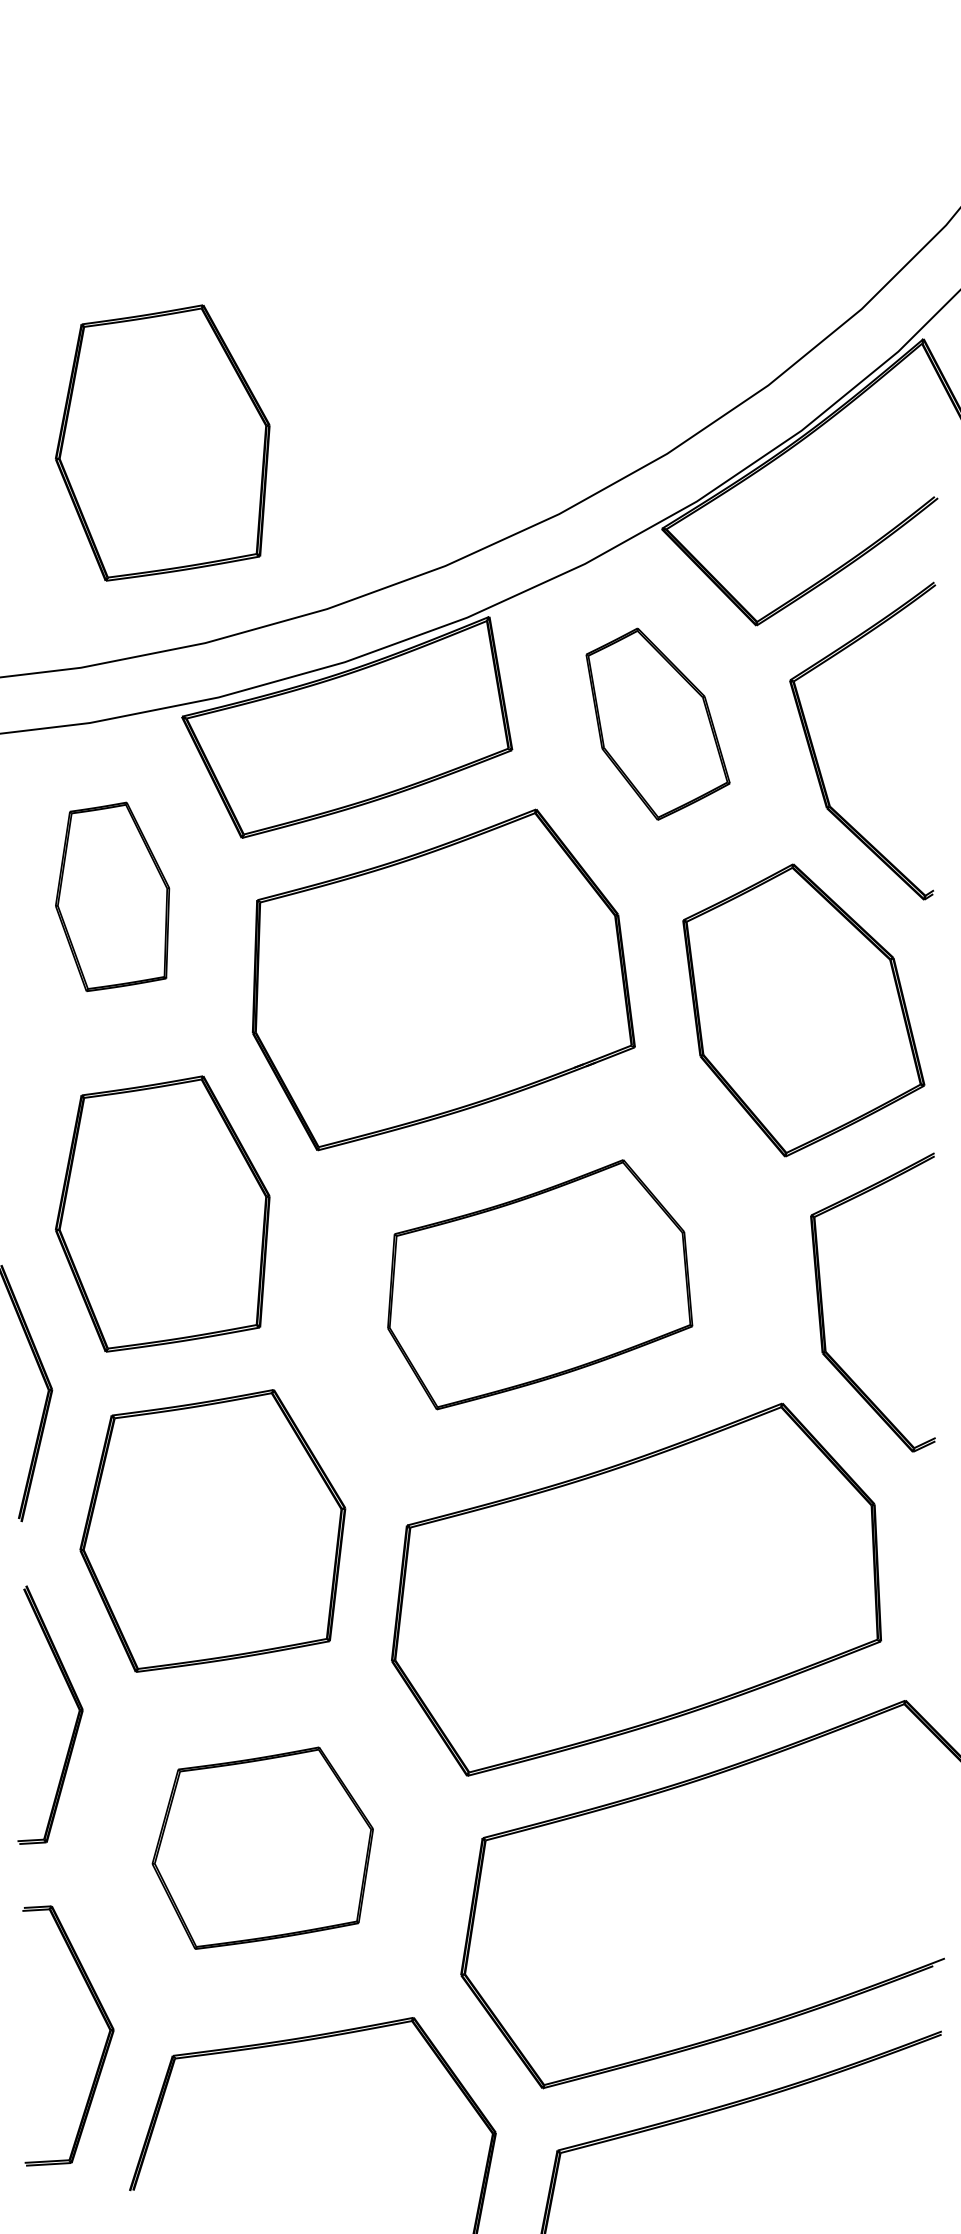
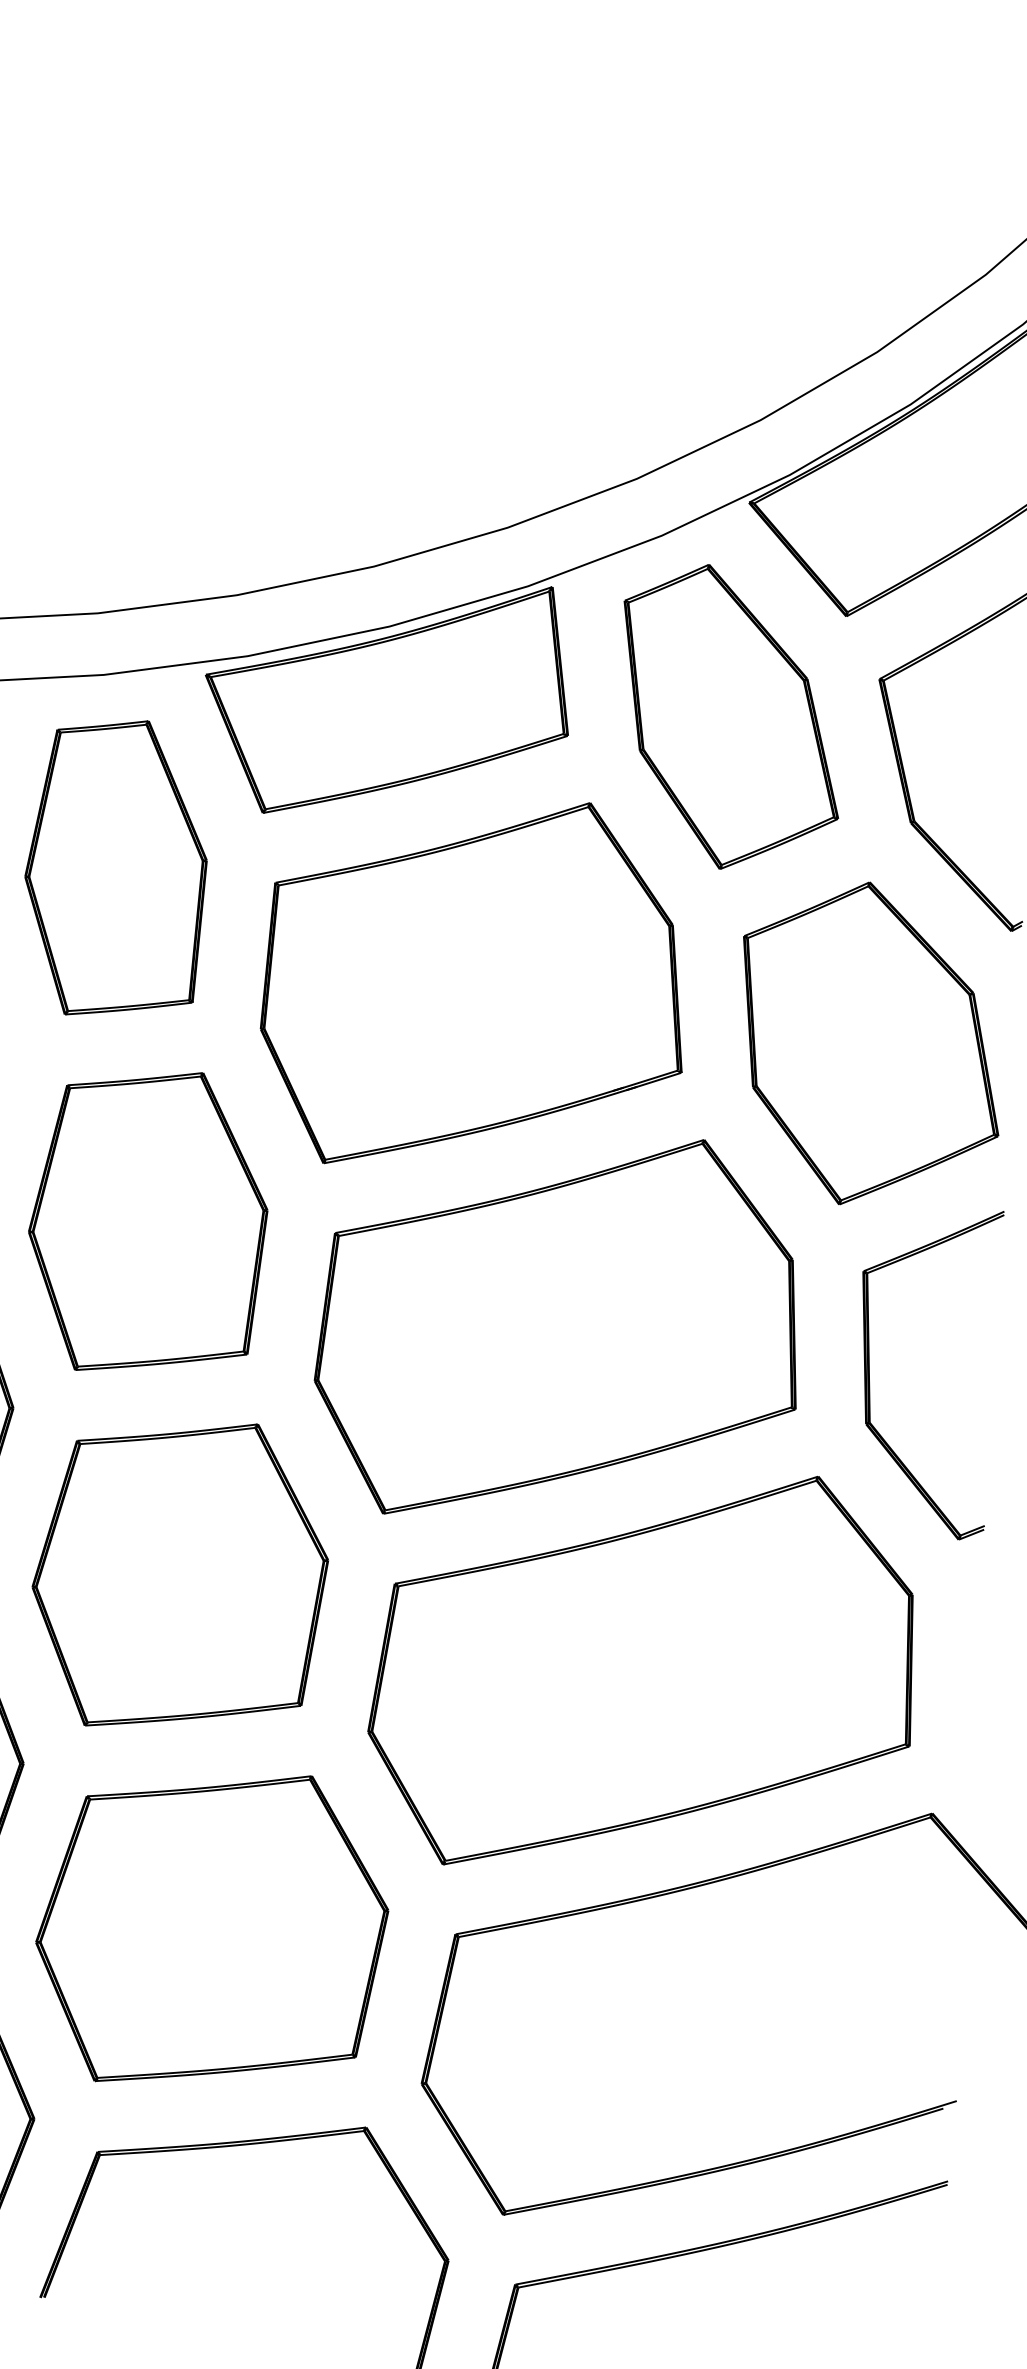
part: (162, 442) -> (204, 370), removed
part: (657, 723) -> (730, 717), size x1.43
part: (112, 896) -> (116, 868), size x1.43
part: (539, 1284) -> (558, 1327), size x1.43
part: (262, 1848) -> (211, 1929), size x1.43

